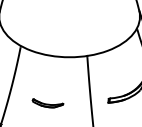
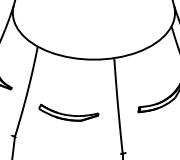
part: (47, 103) -> (68, 112), size x1.67

